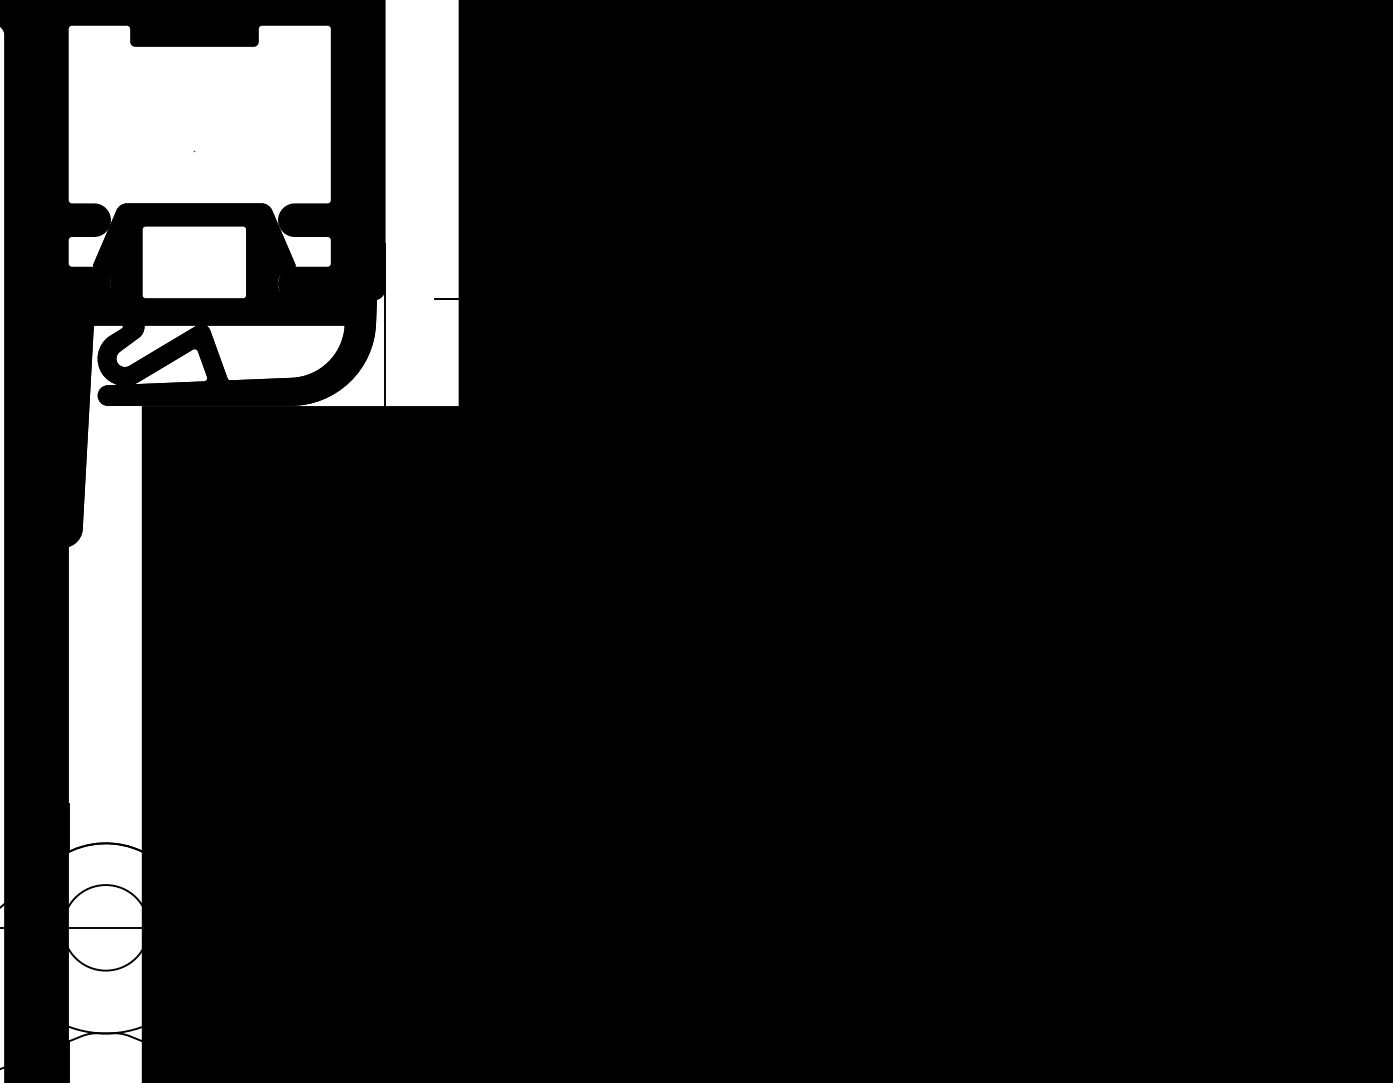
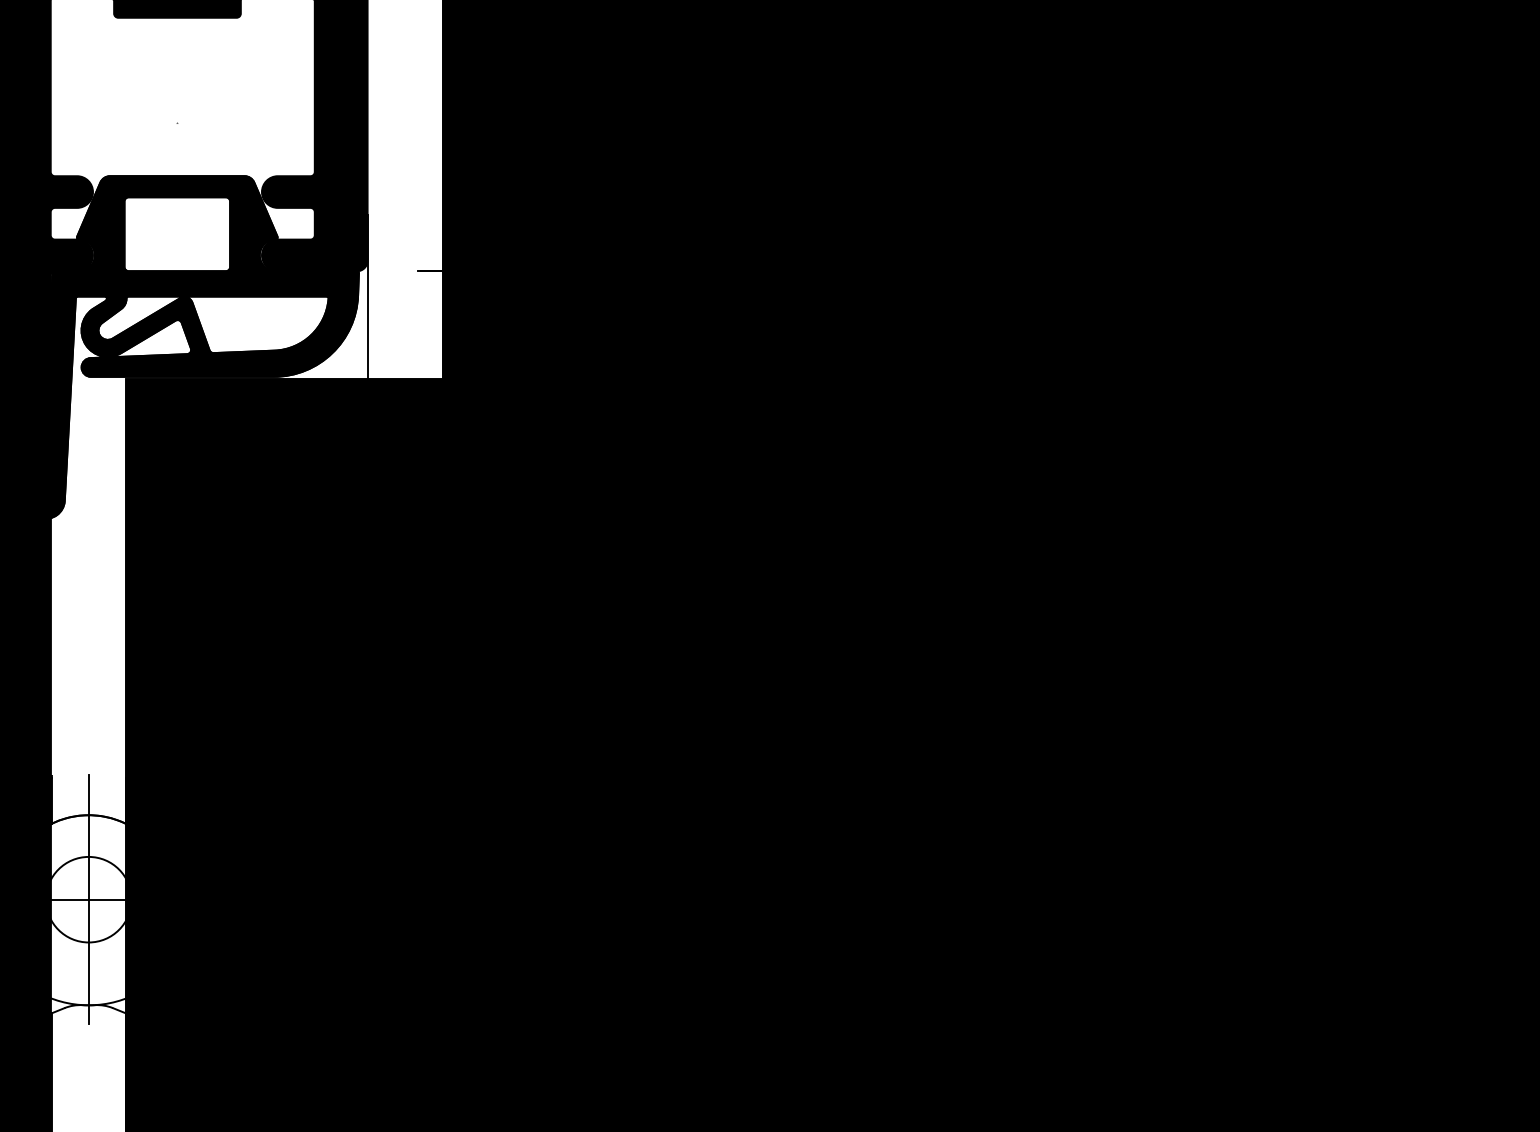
line: (105, 927) -> (88, 899), added

